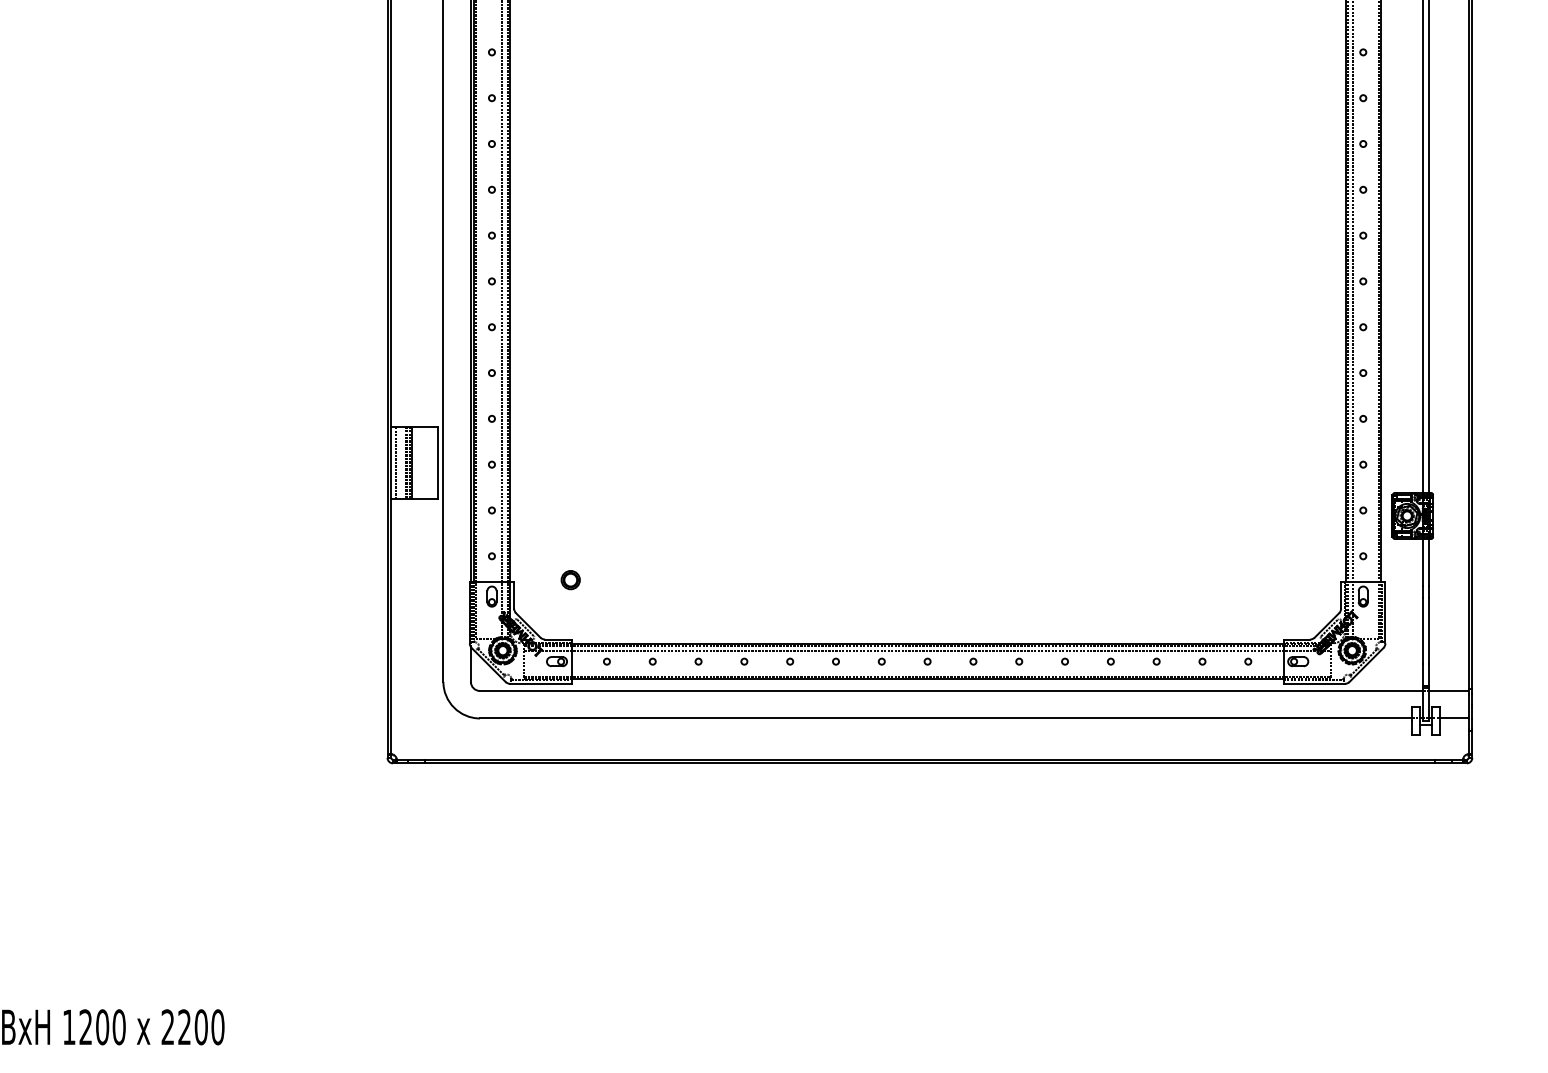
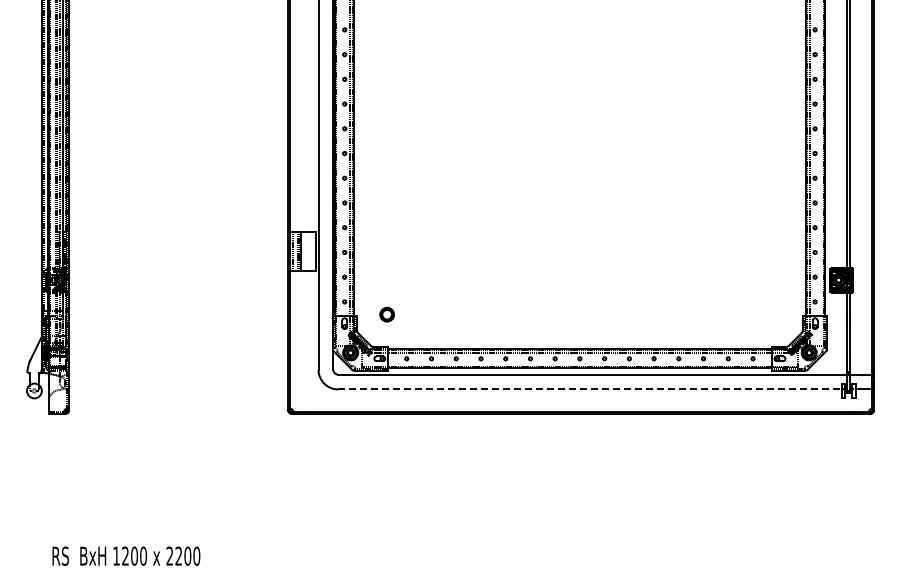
part: (571, 579) -> (387, 314), size x1.4
line: (945, 718) -> (589, 389), solid -> dashed

